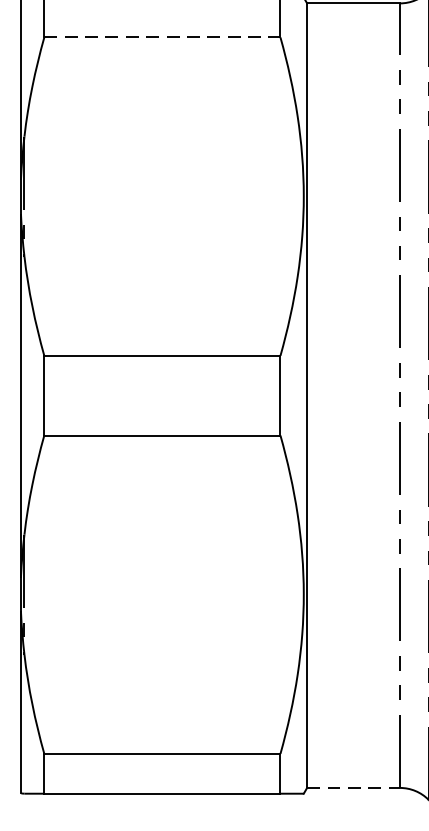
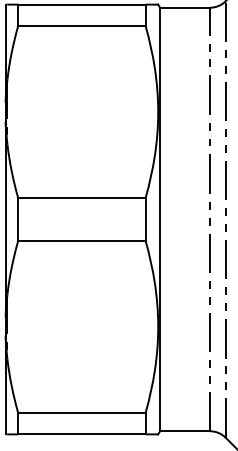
line: (161, 38) -> (81, 26), dashed -> solid
line: (354, 788) -> (185, 431), dashed -> solid

